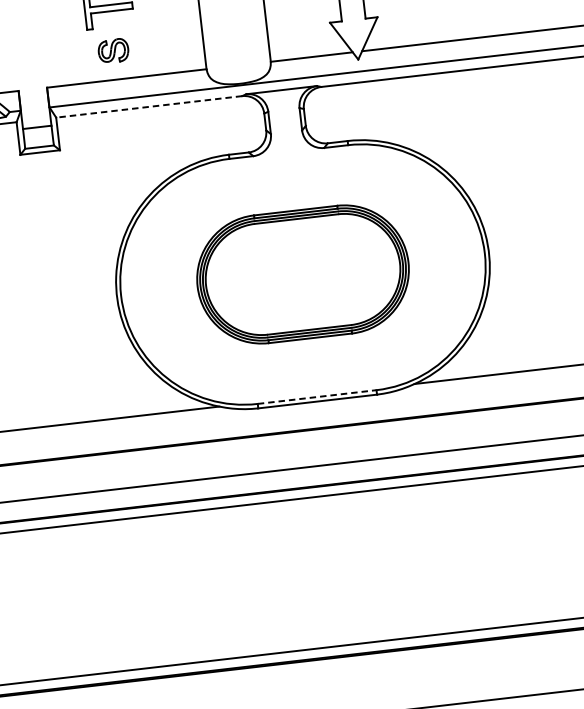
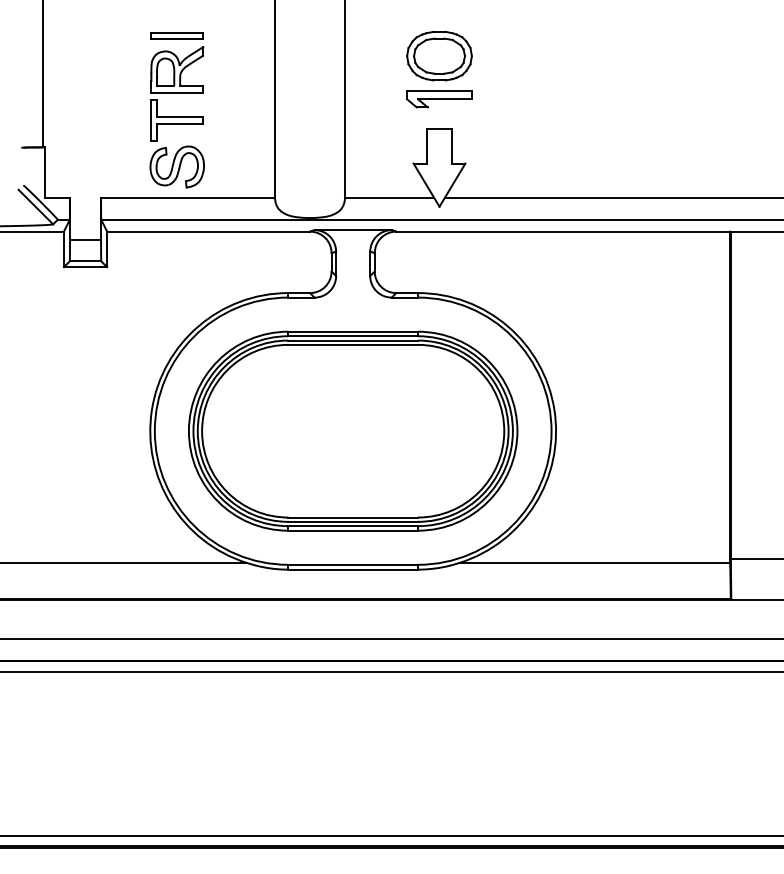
part: (112, 50) -> (176, 166), size x1.67
line: (149, 106) -> (208, 231), dashed -> solid
part: (303, 273) -> (353, 430), size x1.43
line: (317, 396) -> (353, 564), dashed -> solid

